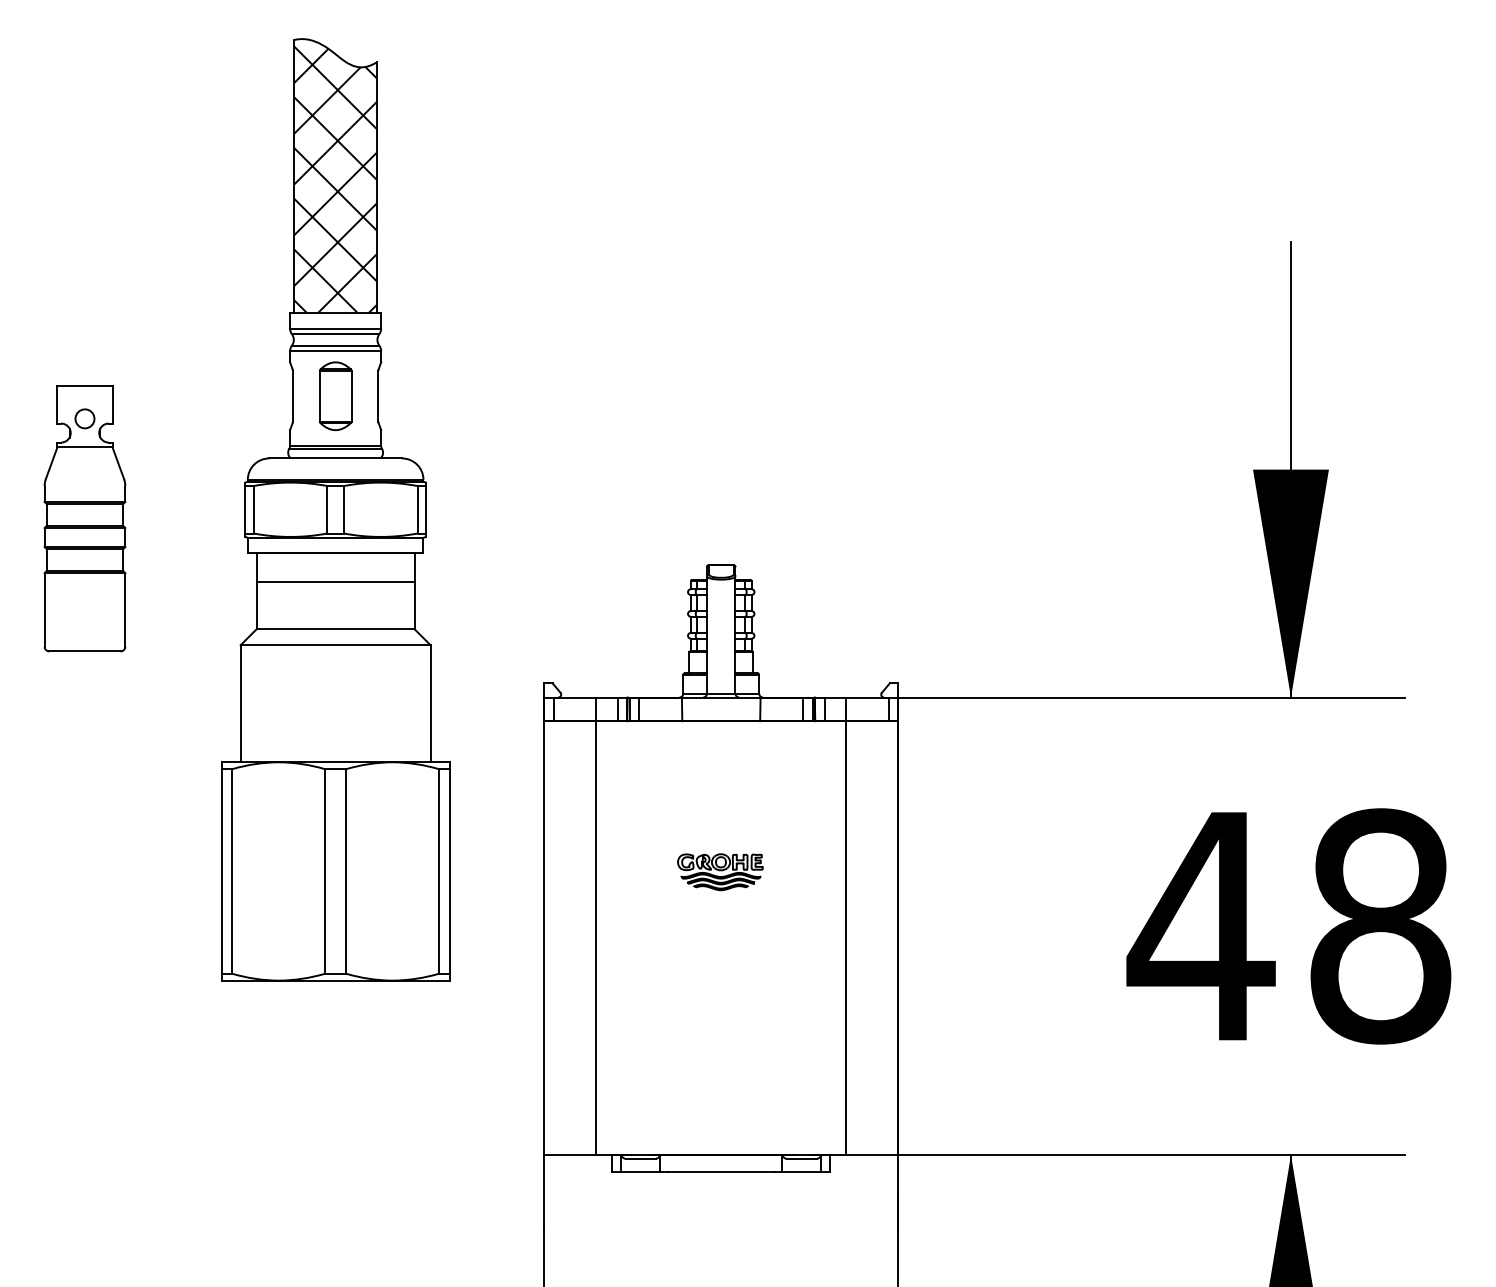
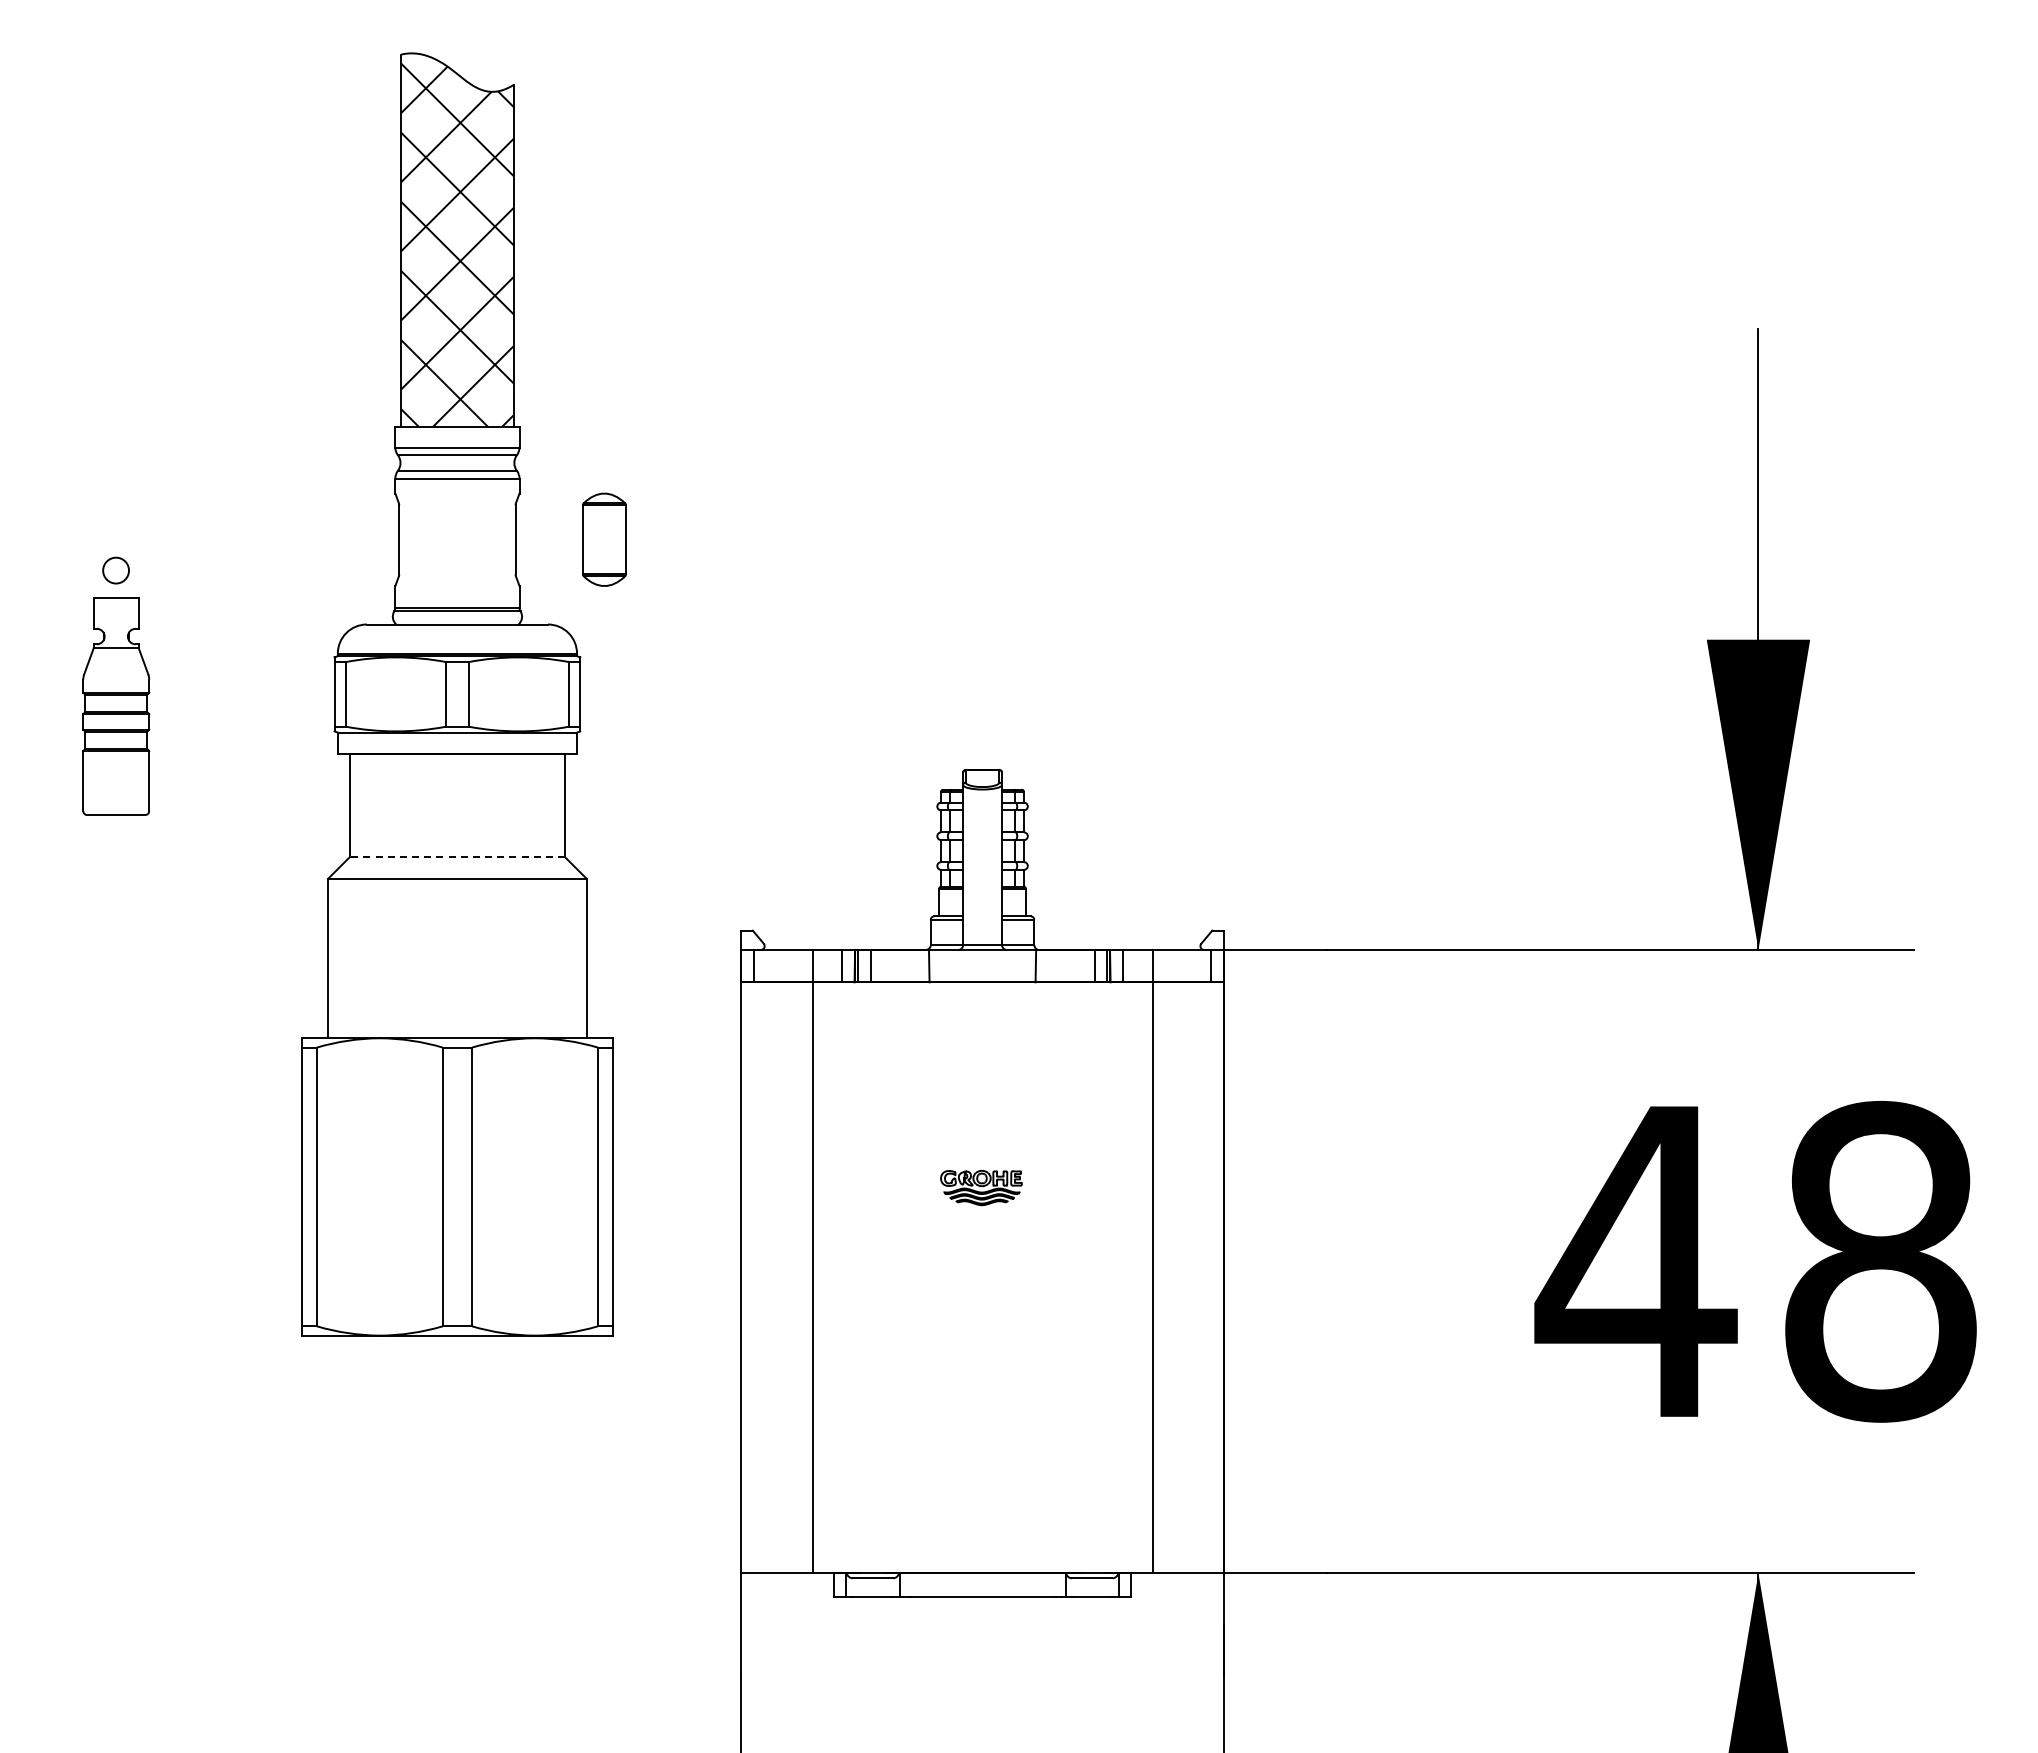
part: (335, 396) -> (604, 539), moved
part: (85, 518) -> (116, 706), size x0.6
line: (335, 581) -> (457, 792), removed
line: (335, 629) -> (457, 857), solid -> dashed
part: (720, 871) -> (981, 1187), size x0.7

